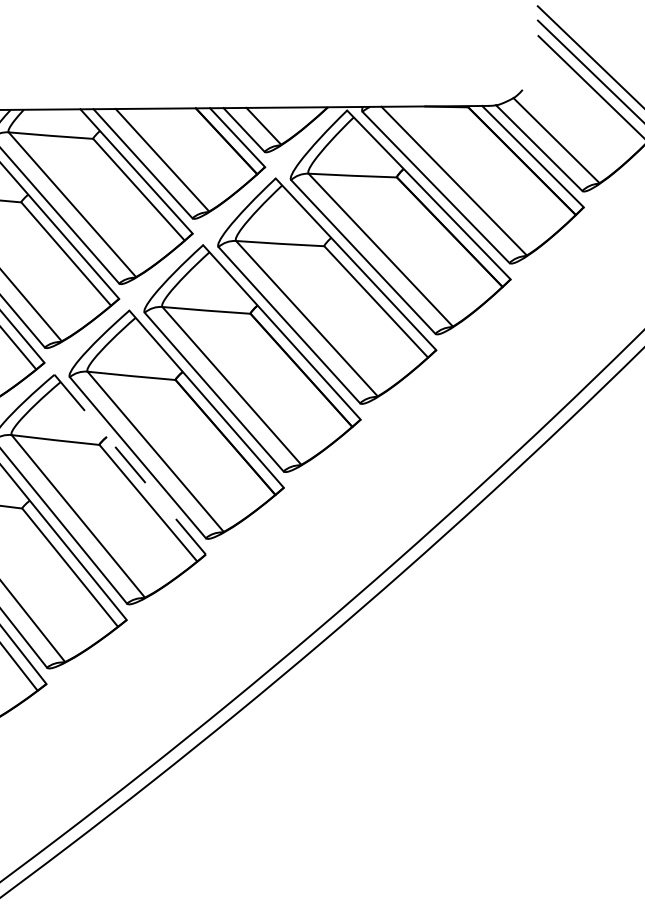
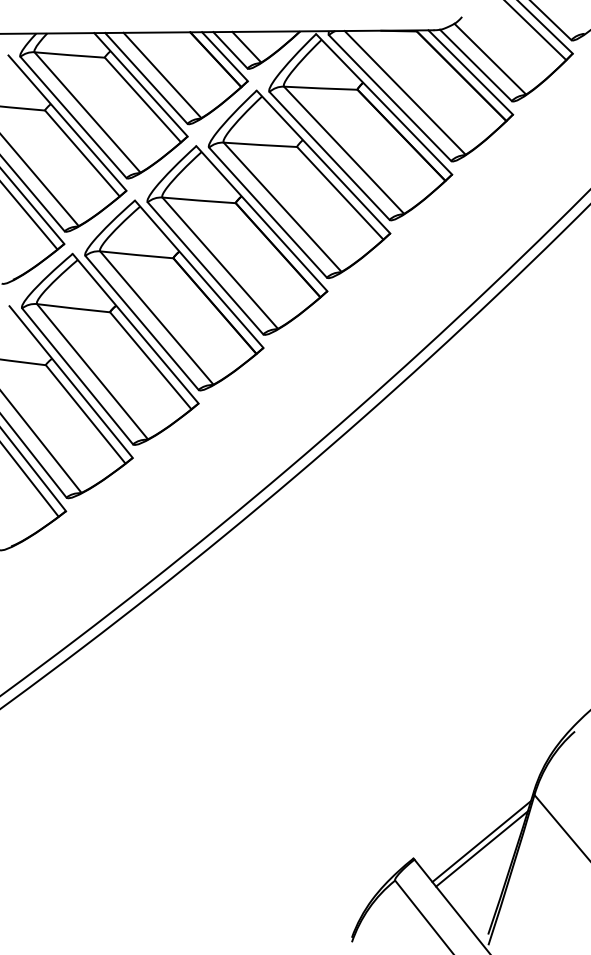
line: (130, 464) -> (135, 328), dashed -> solid

